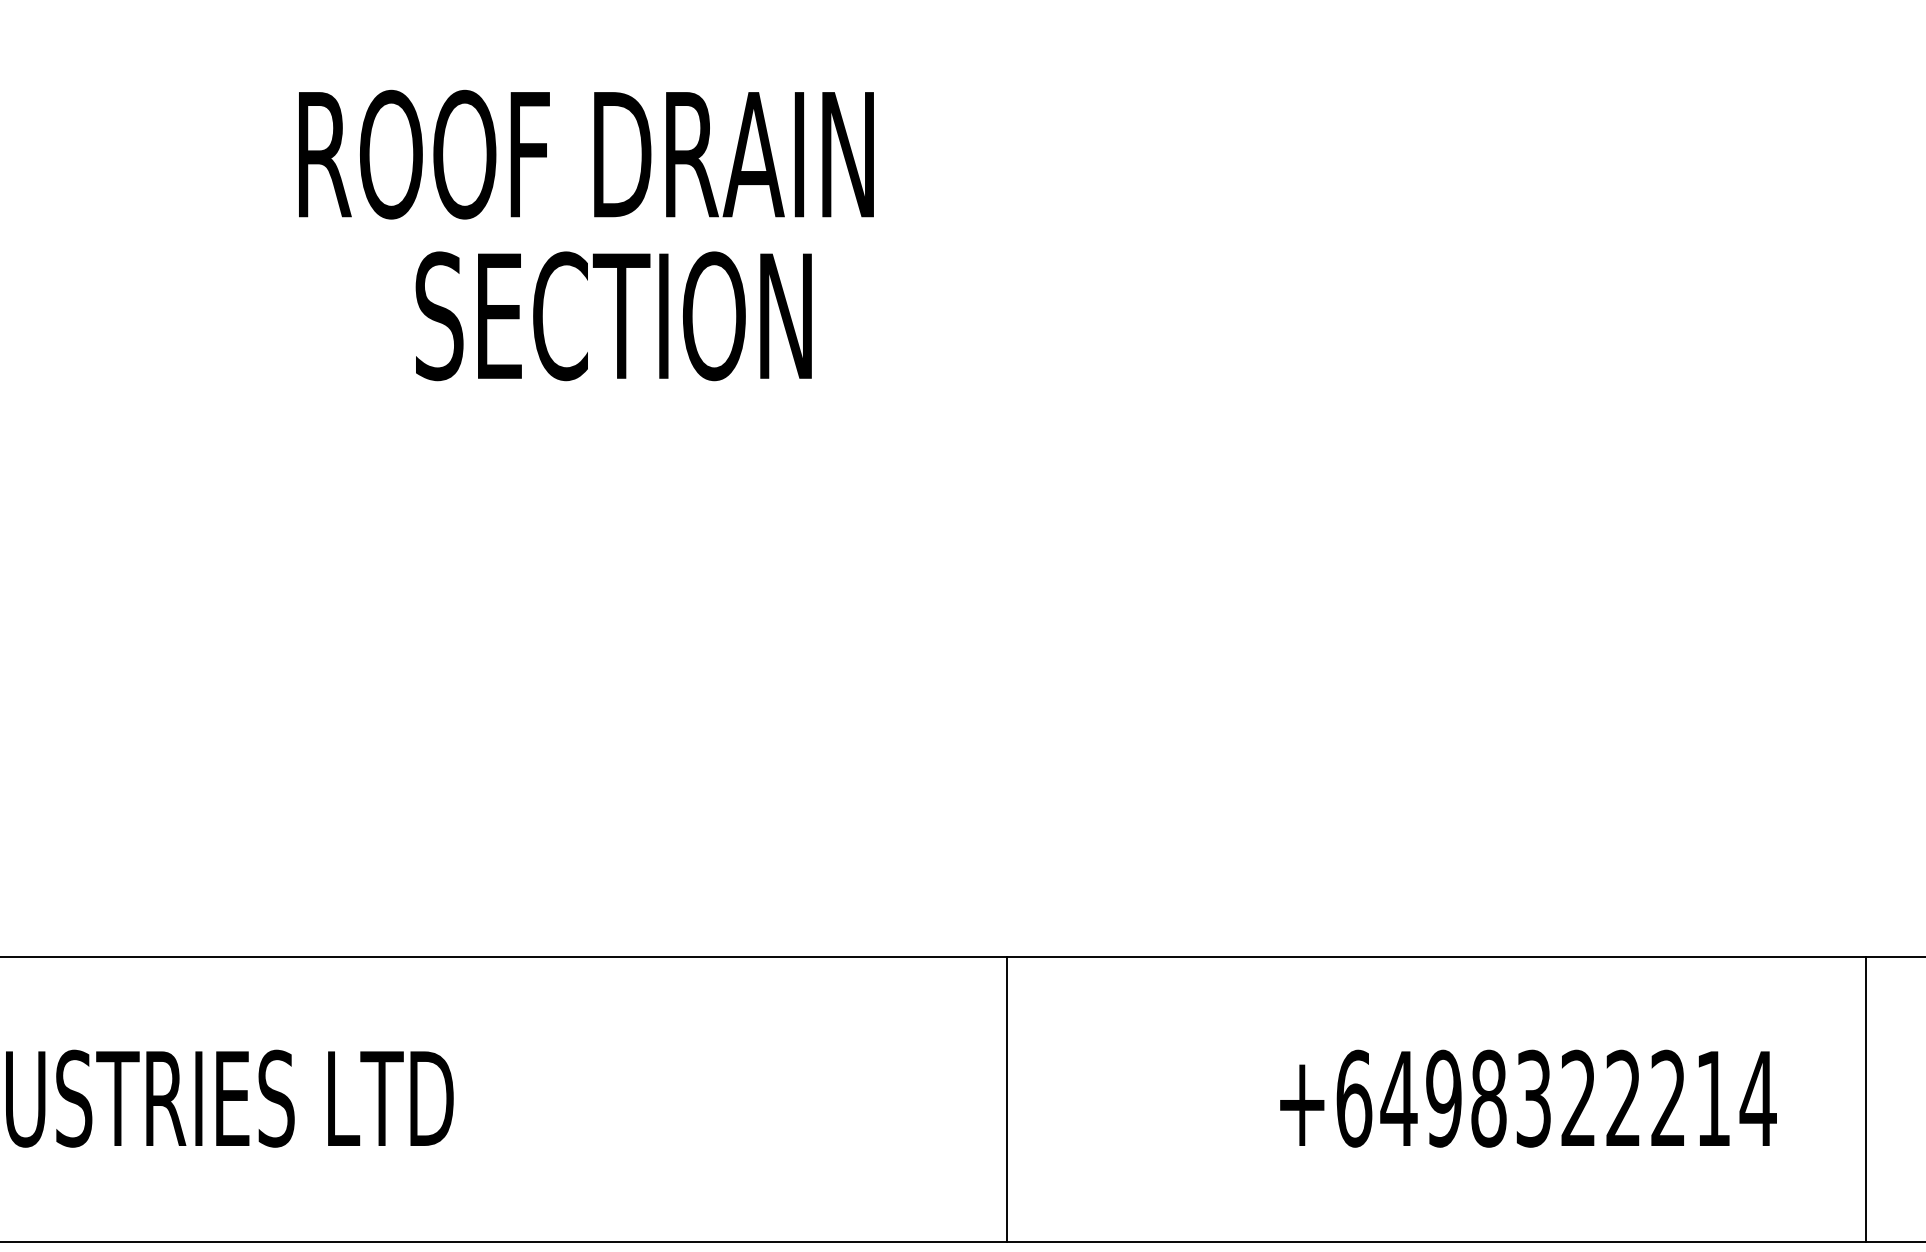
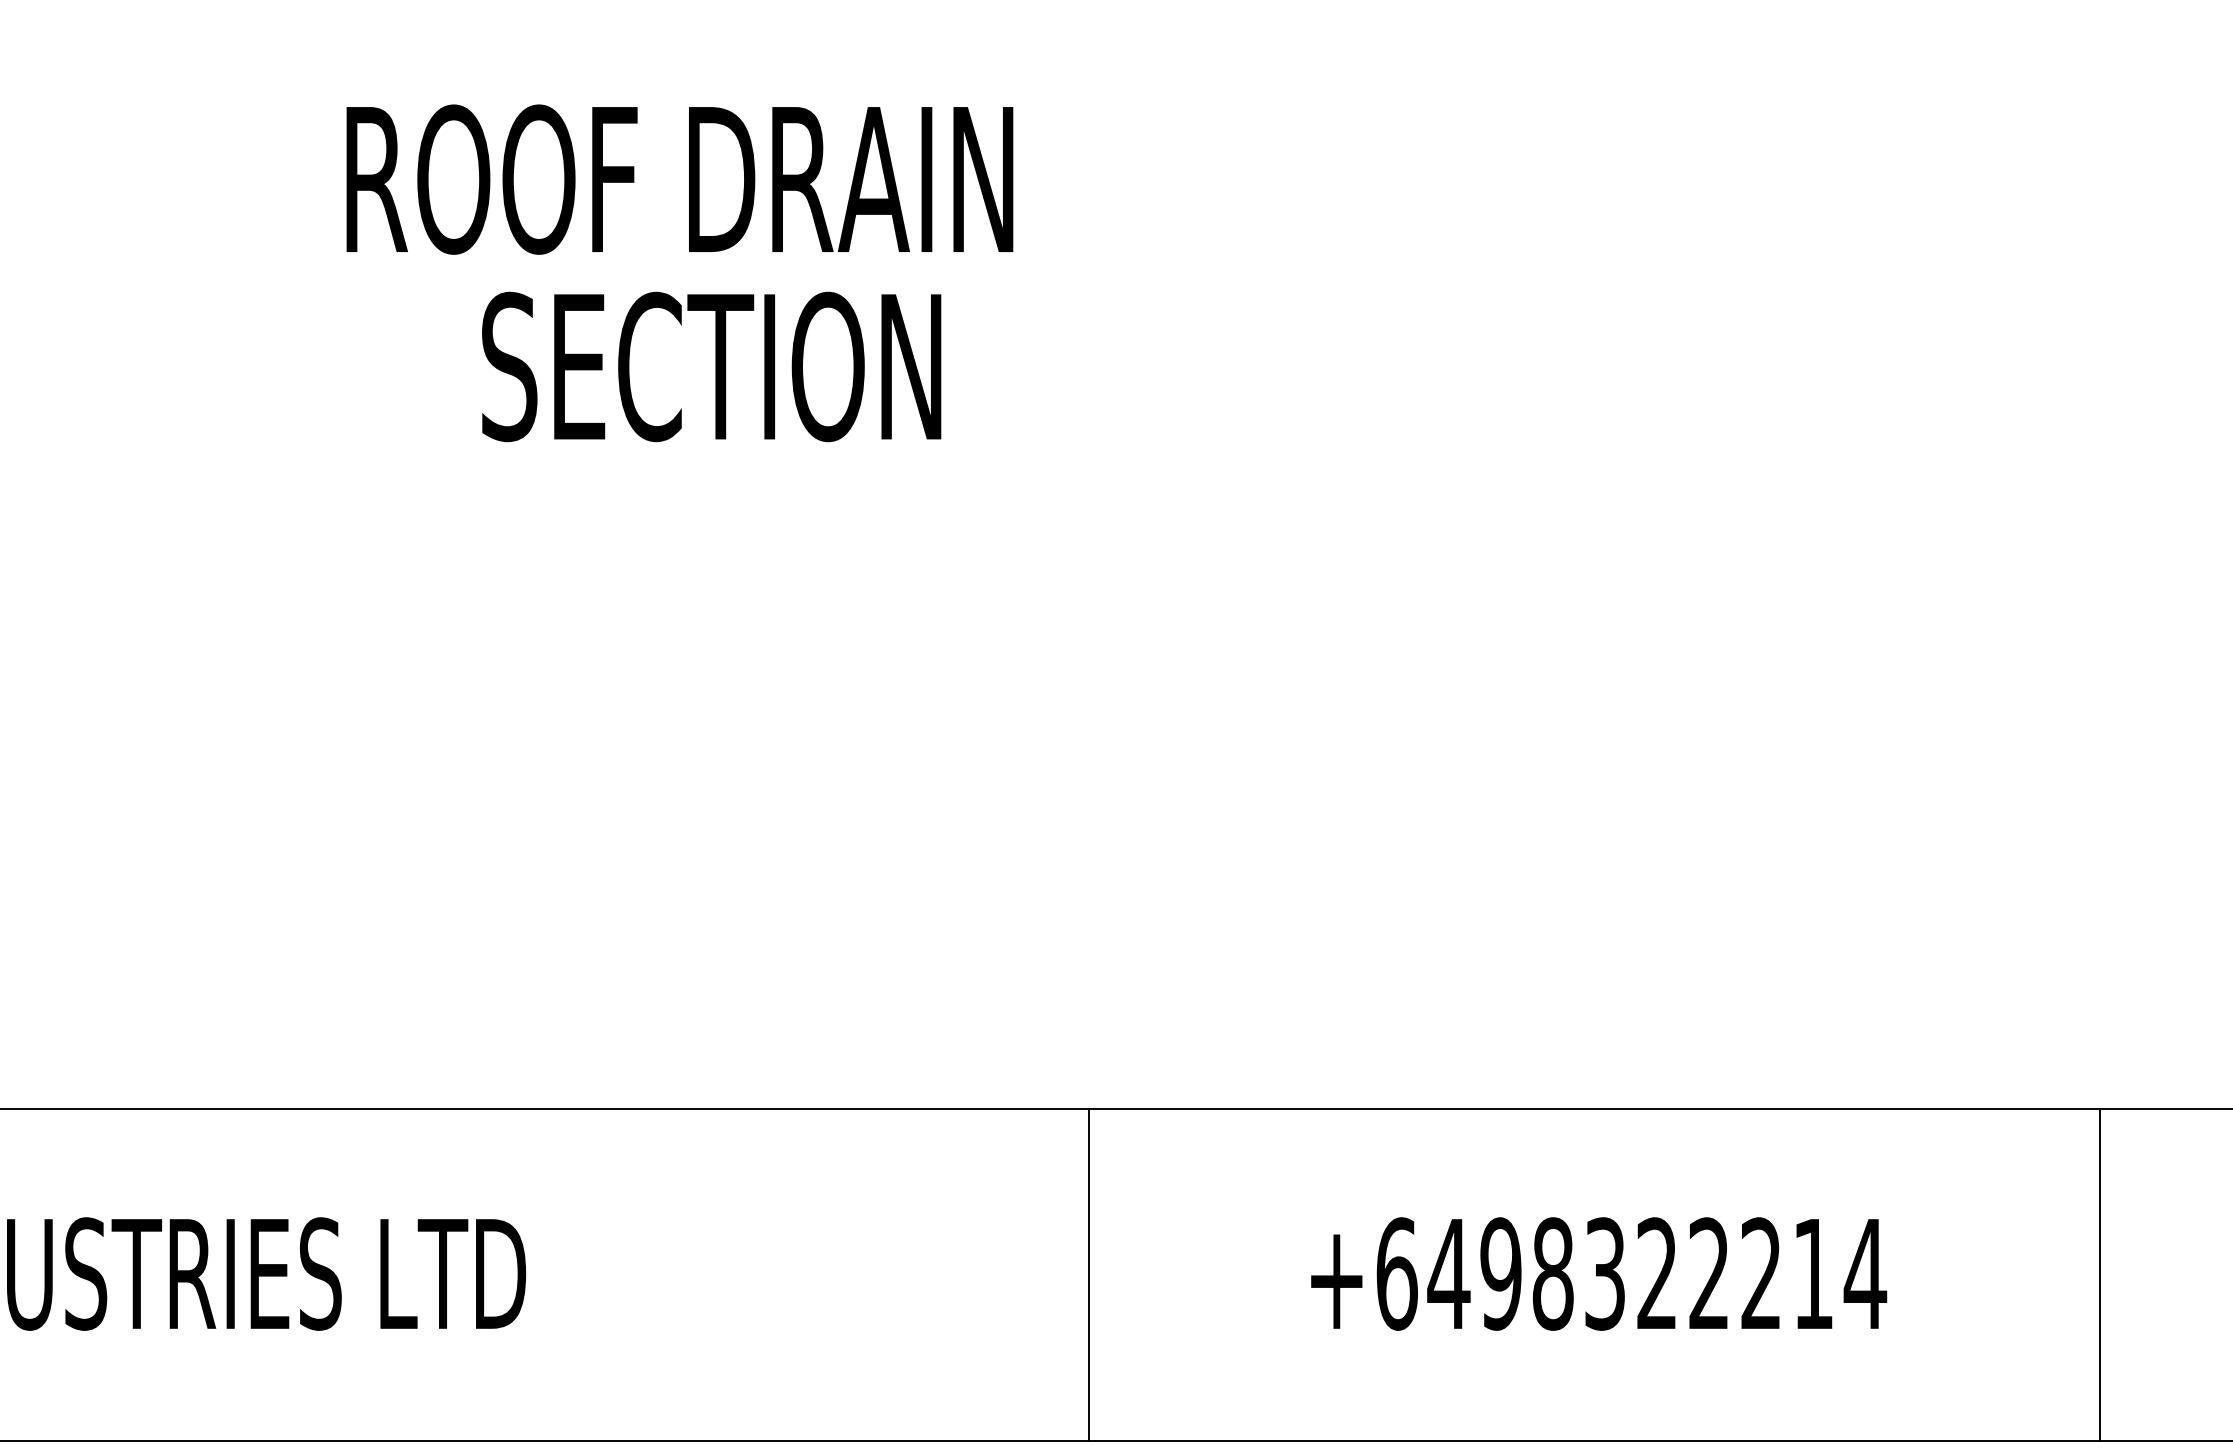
text: (1528, 1098) -> (1599, 1273), moved
line: (1006, 1099) -> (1088, 1274), moved
line: (1865, 1099) -> (2099, 1274), moved

